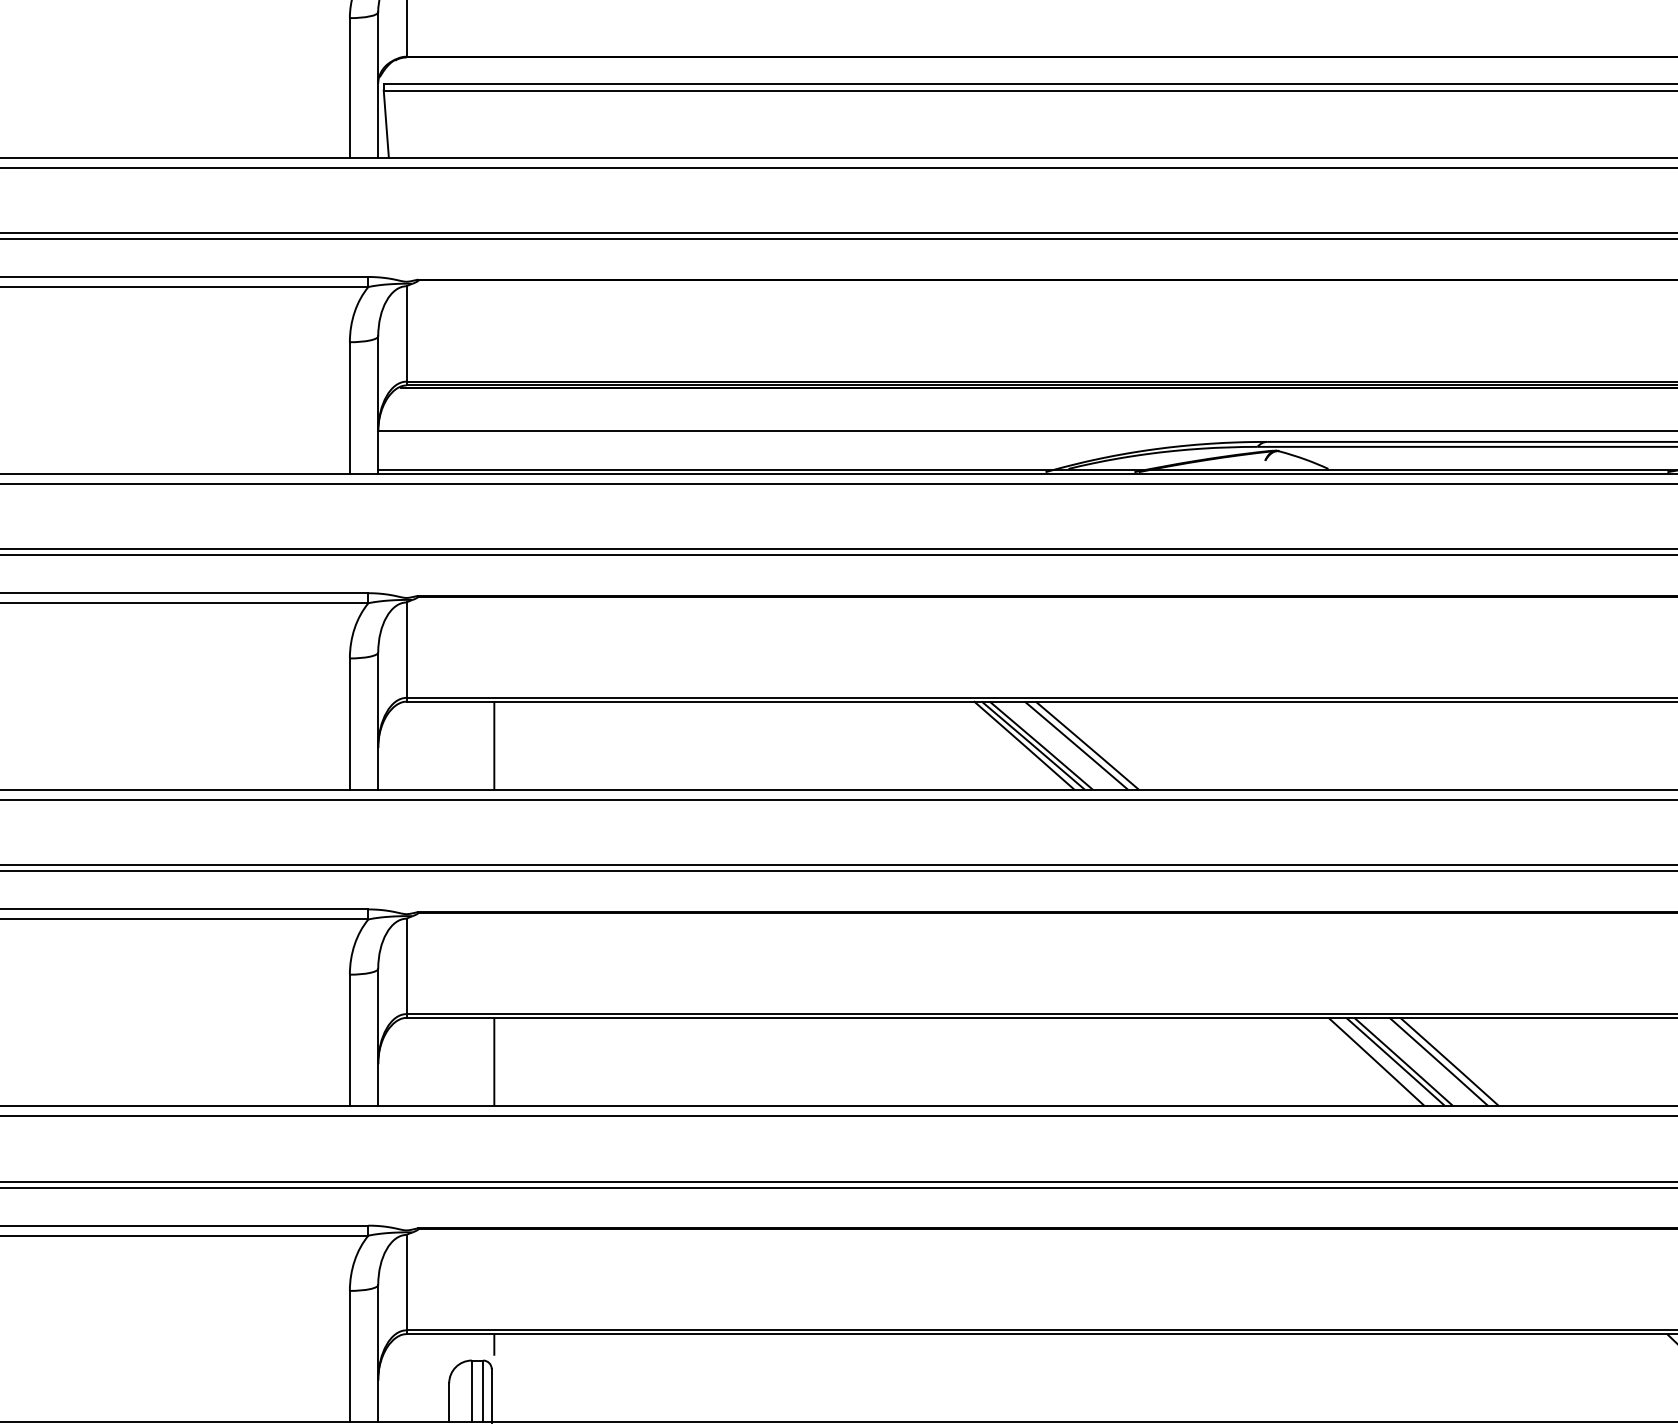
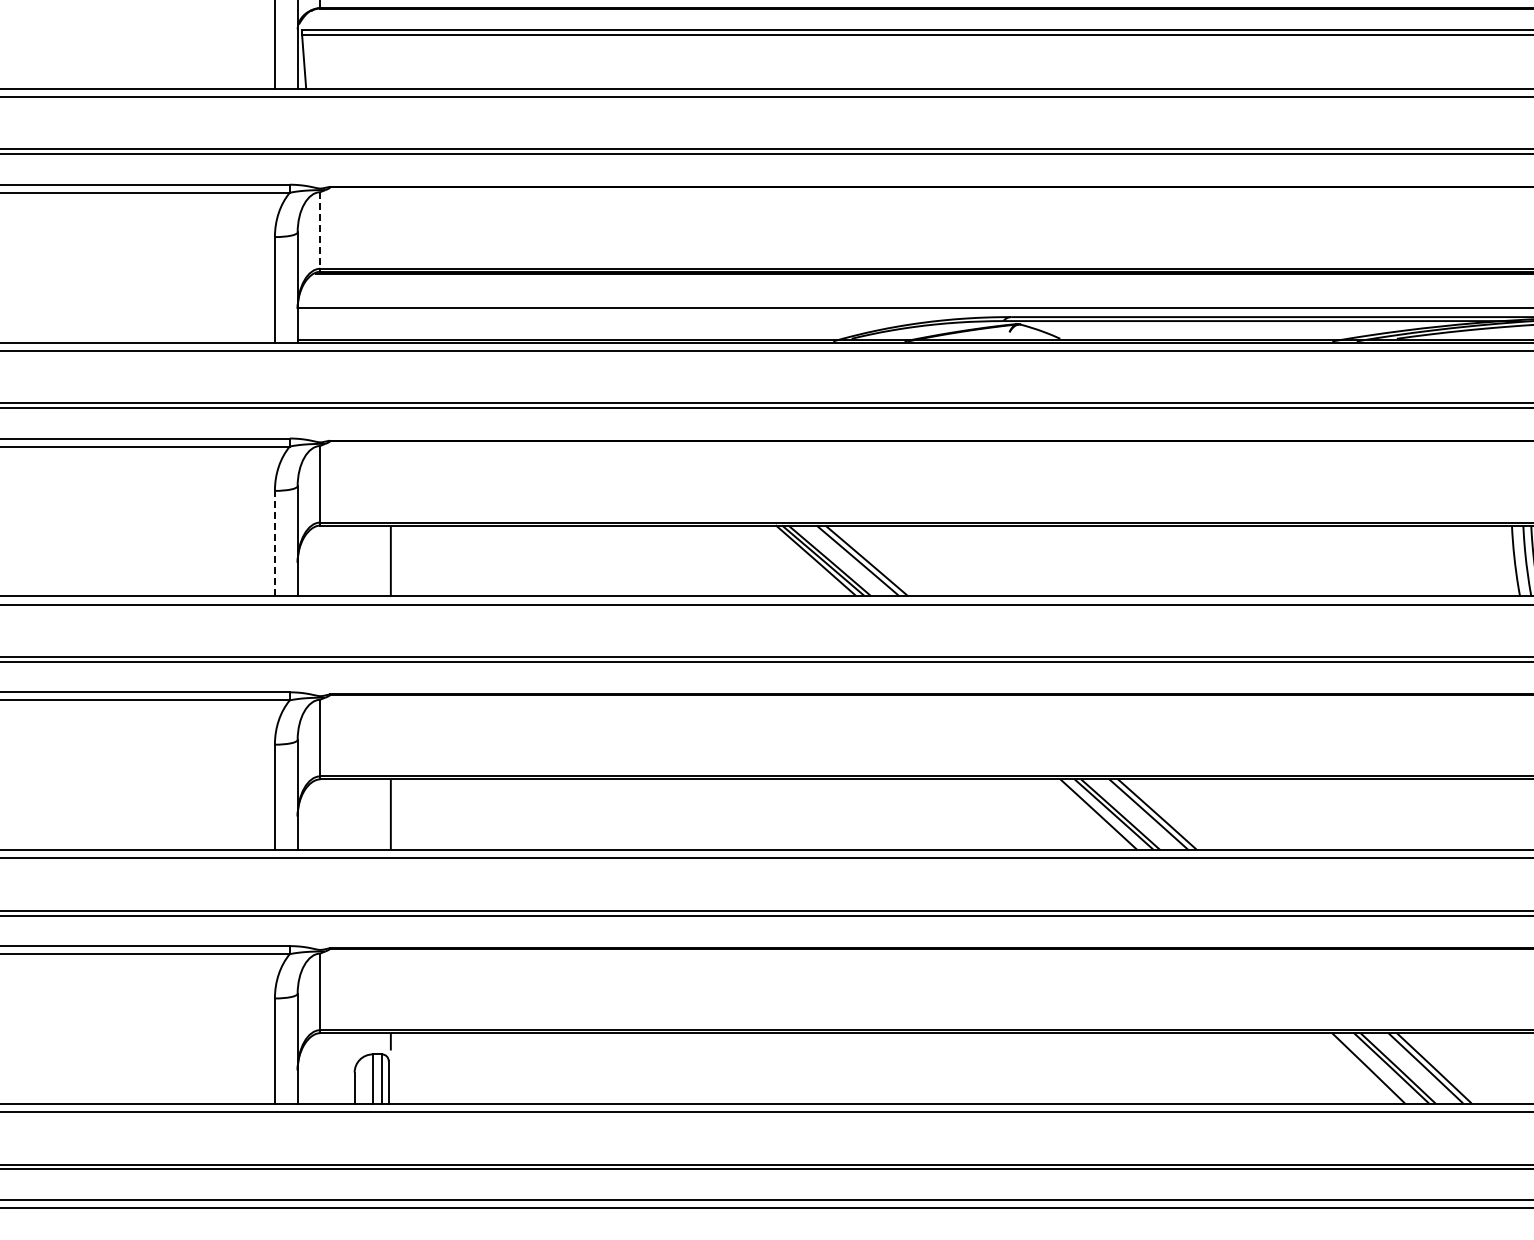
line: (406, 333) -> (320, 230), solid -> dashed
line: (349, 723) -> (274, 543), solid -> dashed

